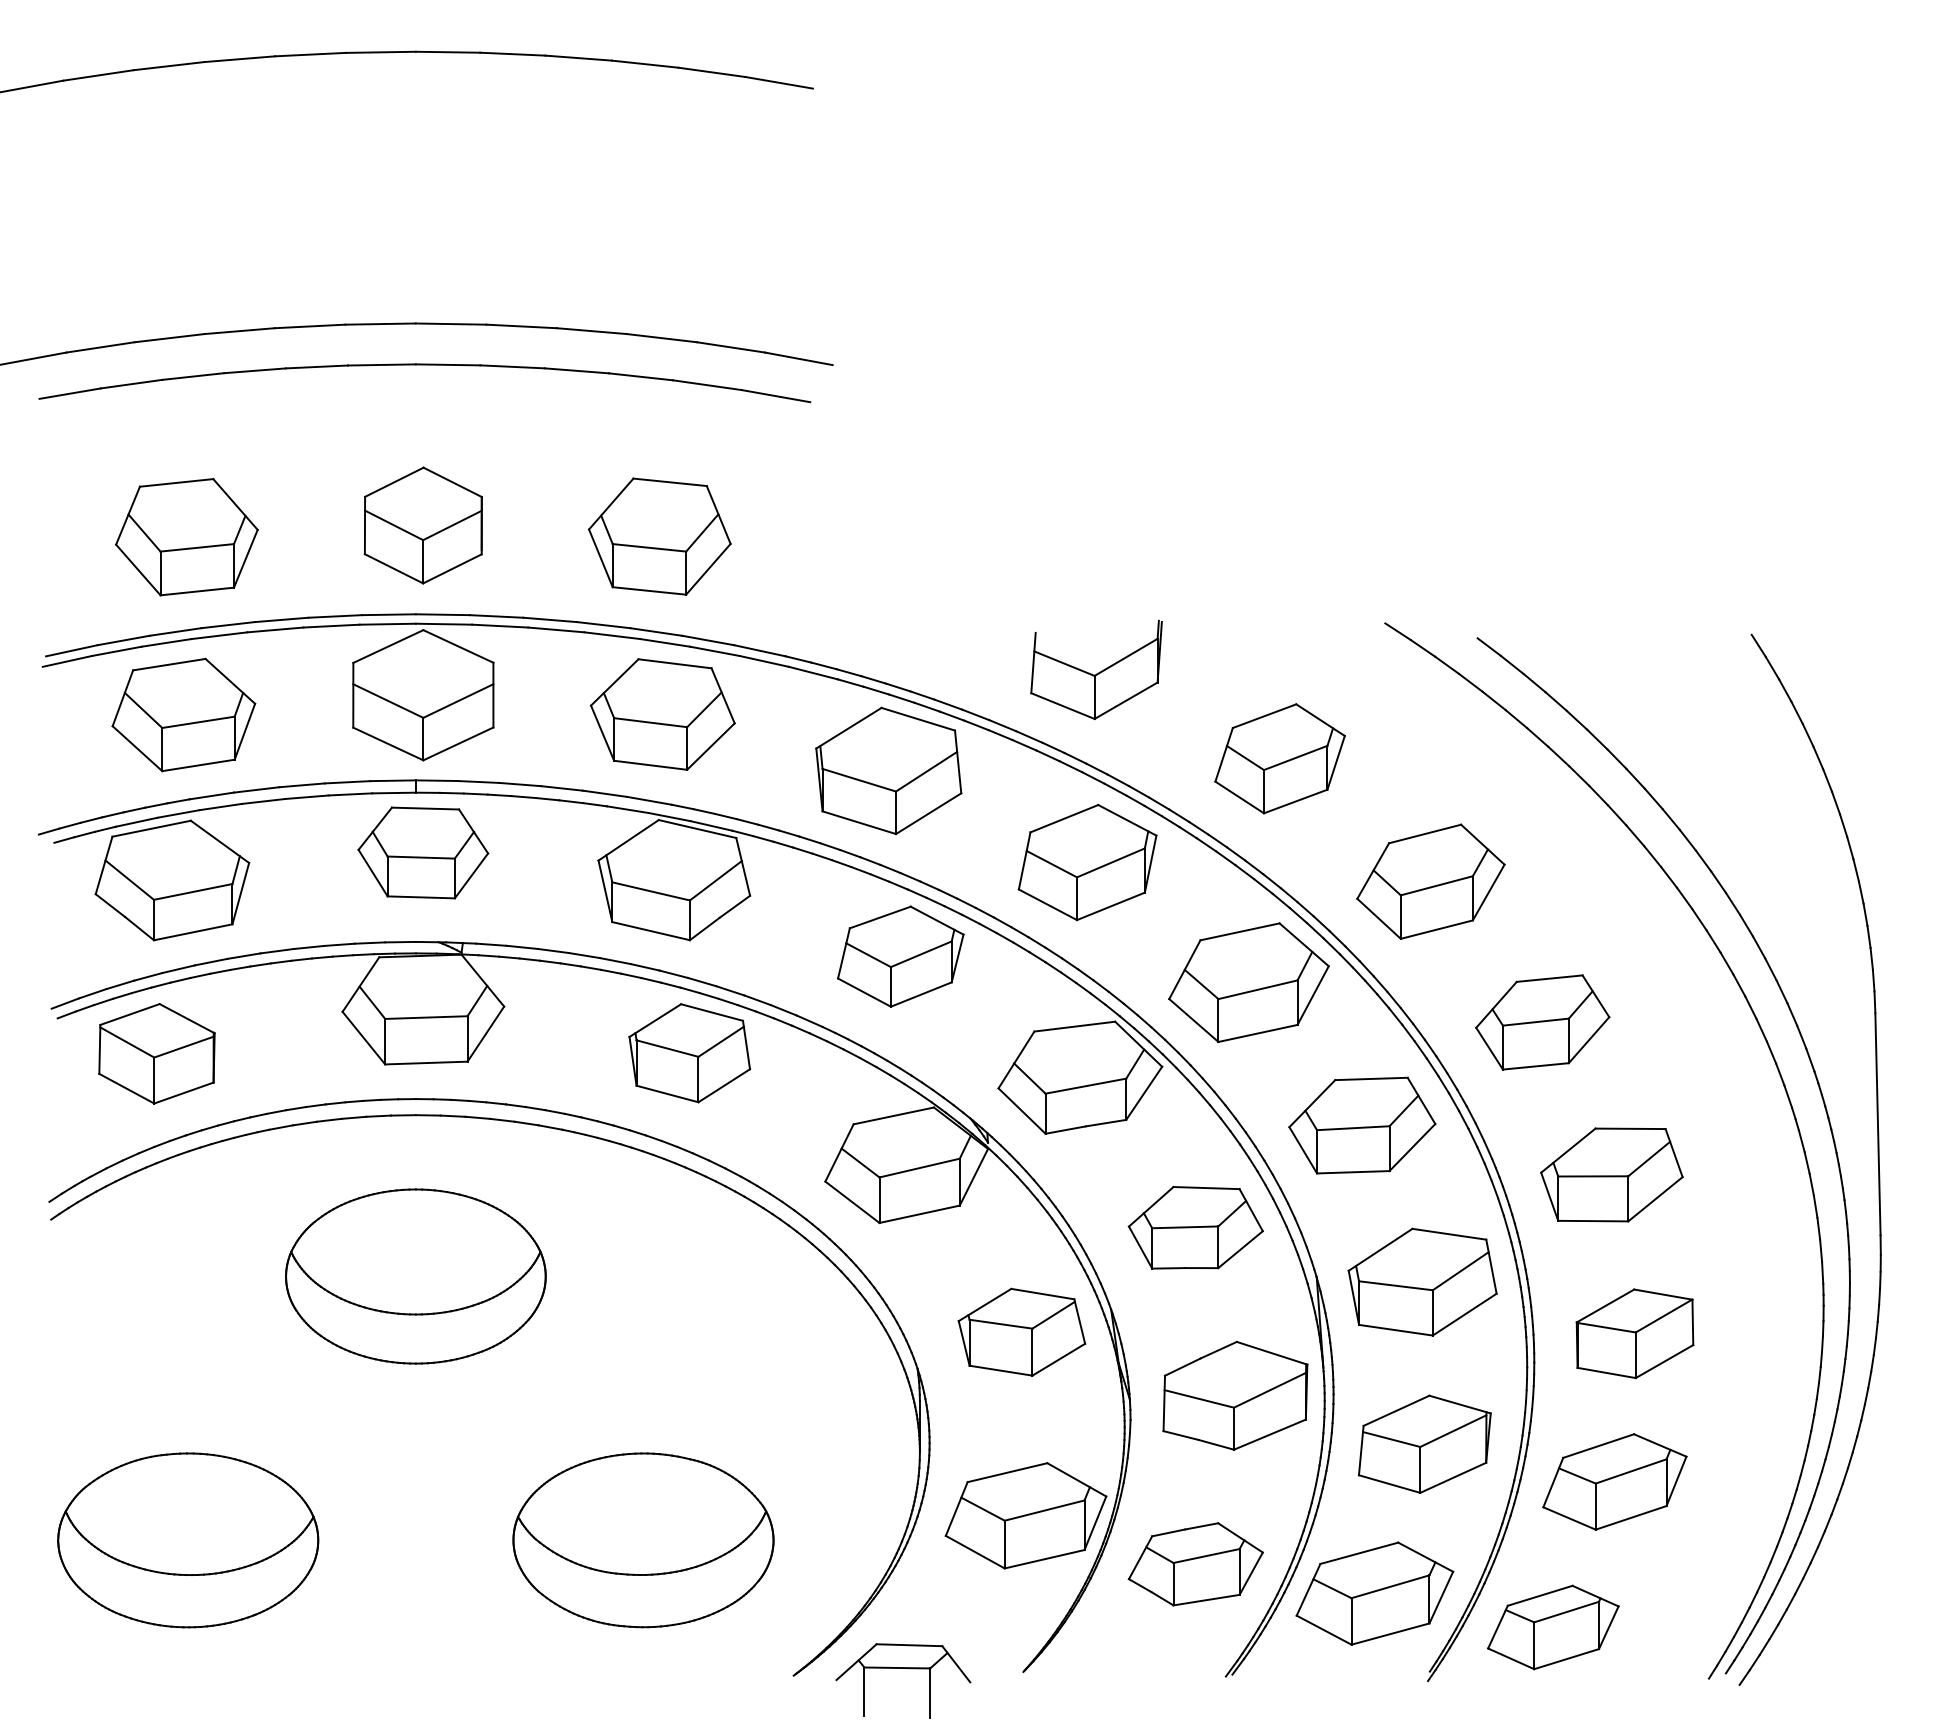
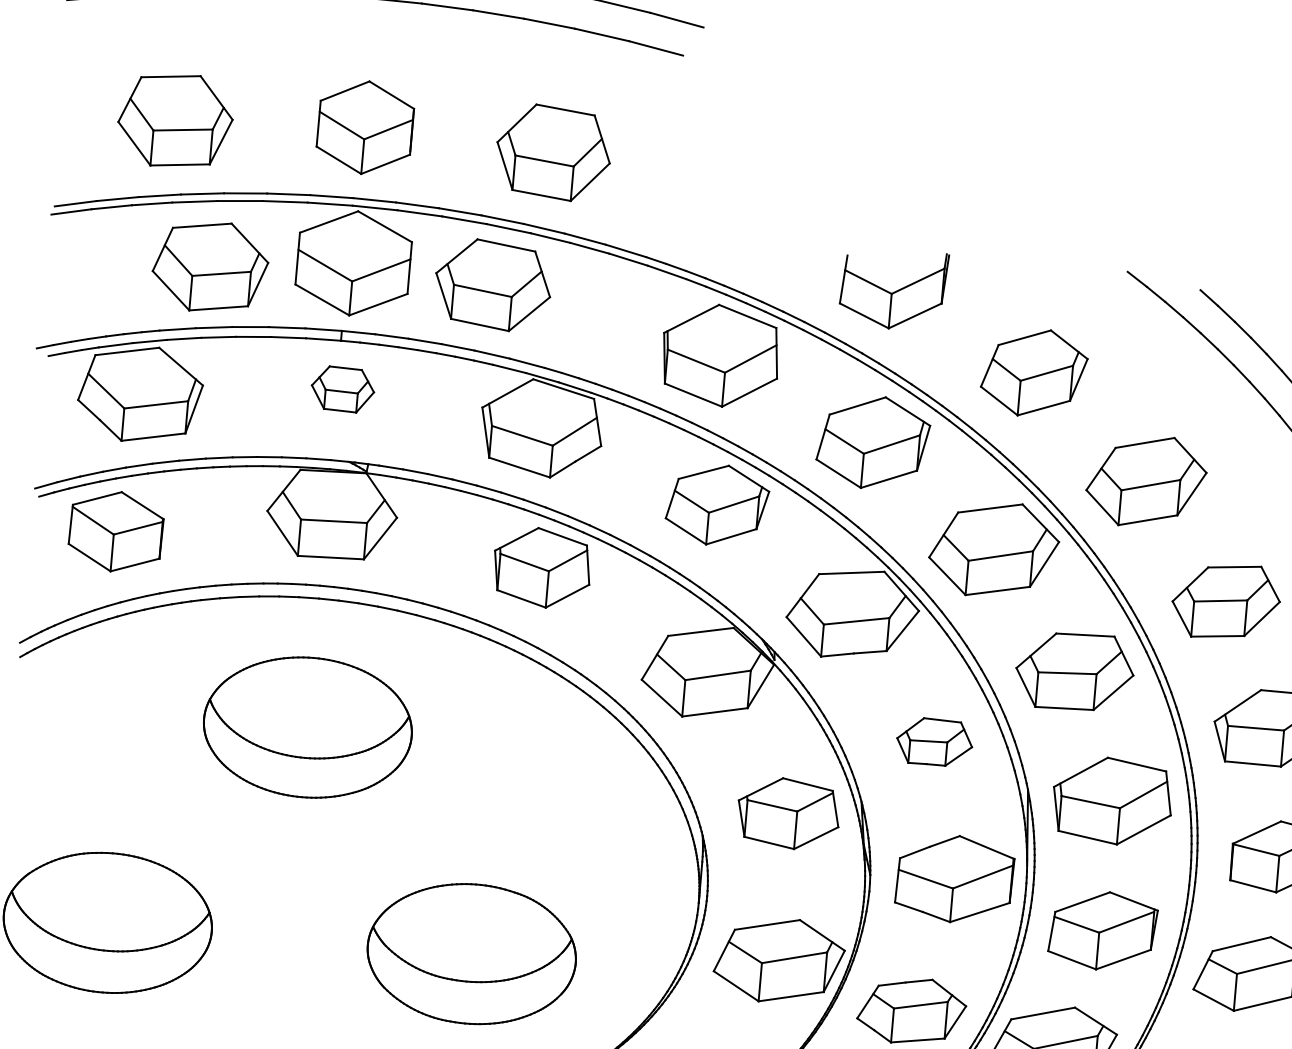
part: (183, 714) -> (210, 266), moved
part: (662, 714) -> (492, 285), moved
part: (423, 852) -> (343, 389), size x0.6
part: (1195, 1227) -> (934, 741), size x0.7

